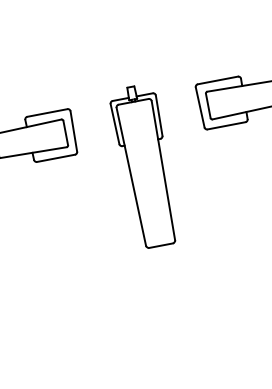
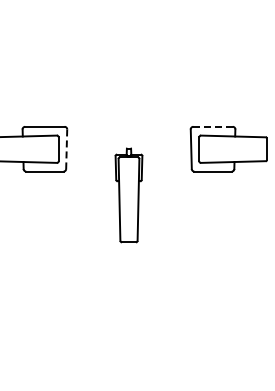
line: (218, 80) -> (213, 126), solid -> dashed
line: (73, 131) -> (66, 149), solid -> dashed
part: (145, 166) -> (128, 195), size x0.6

